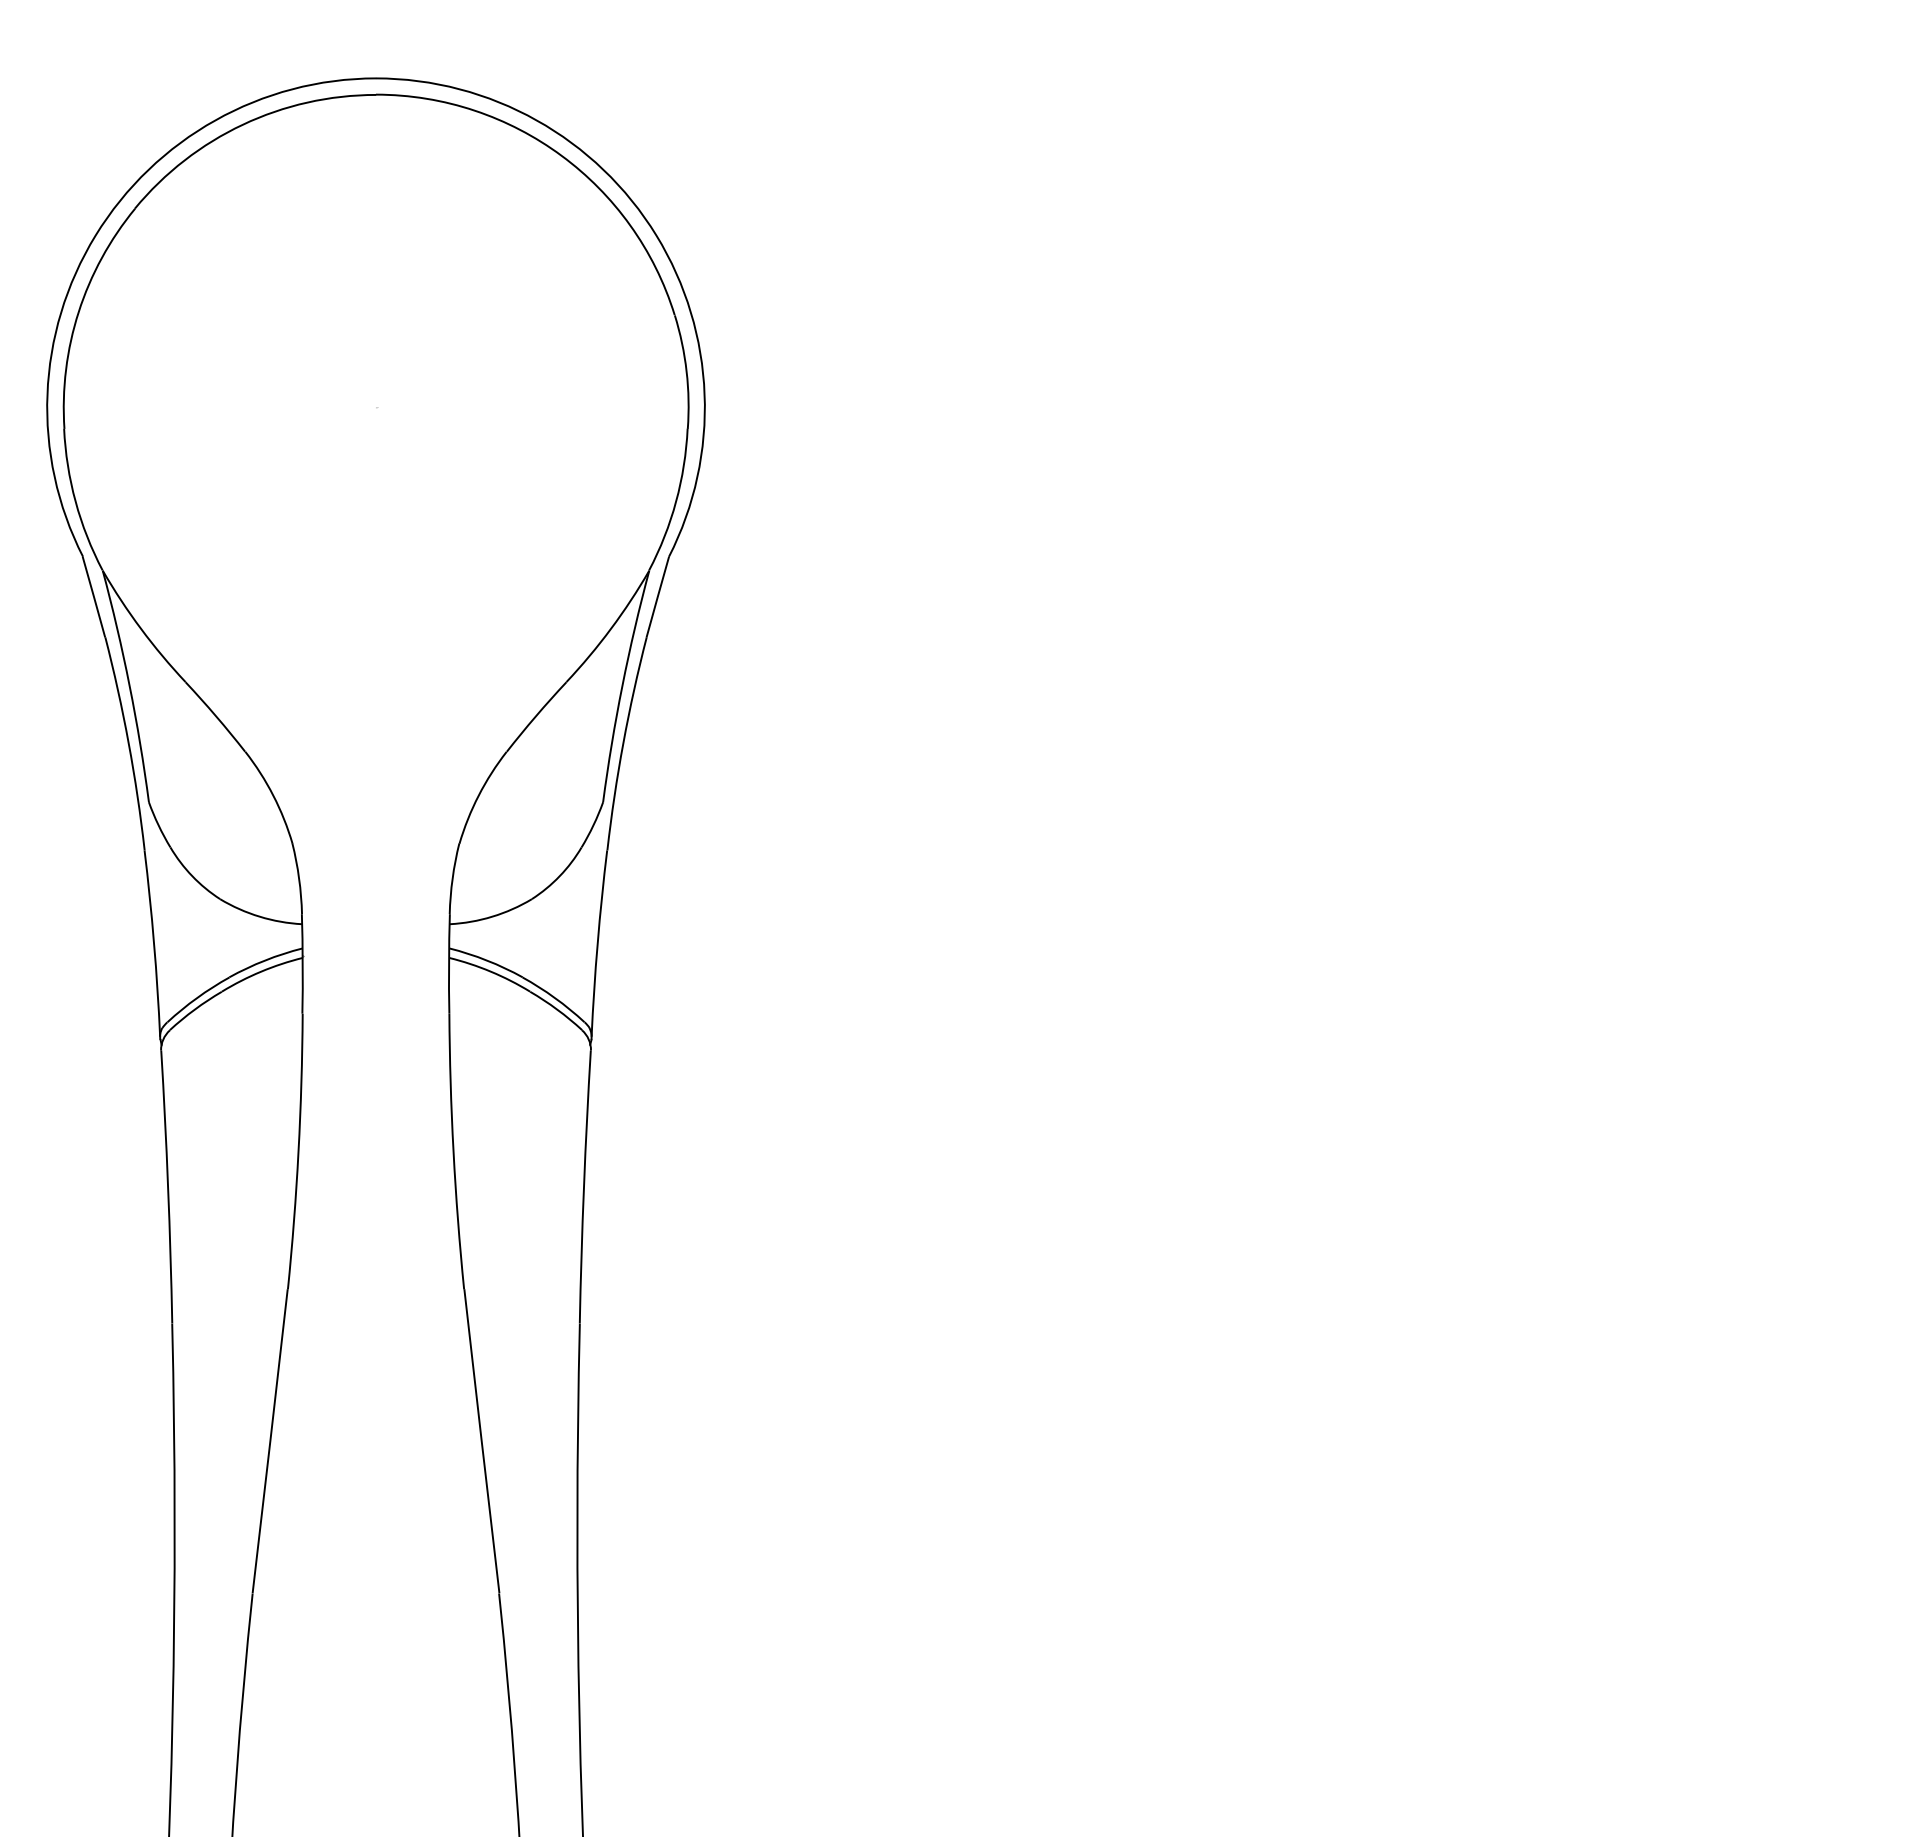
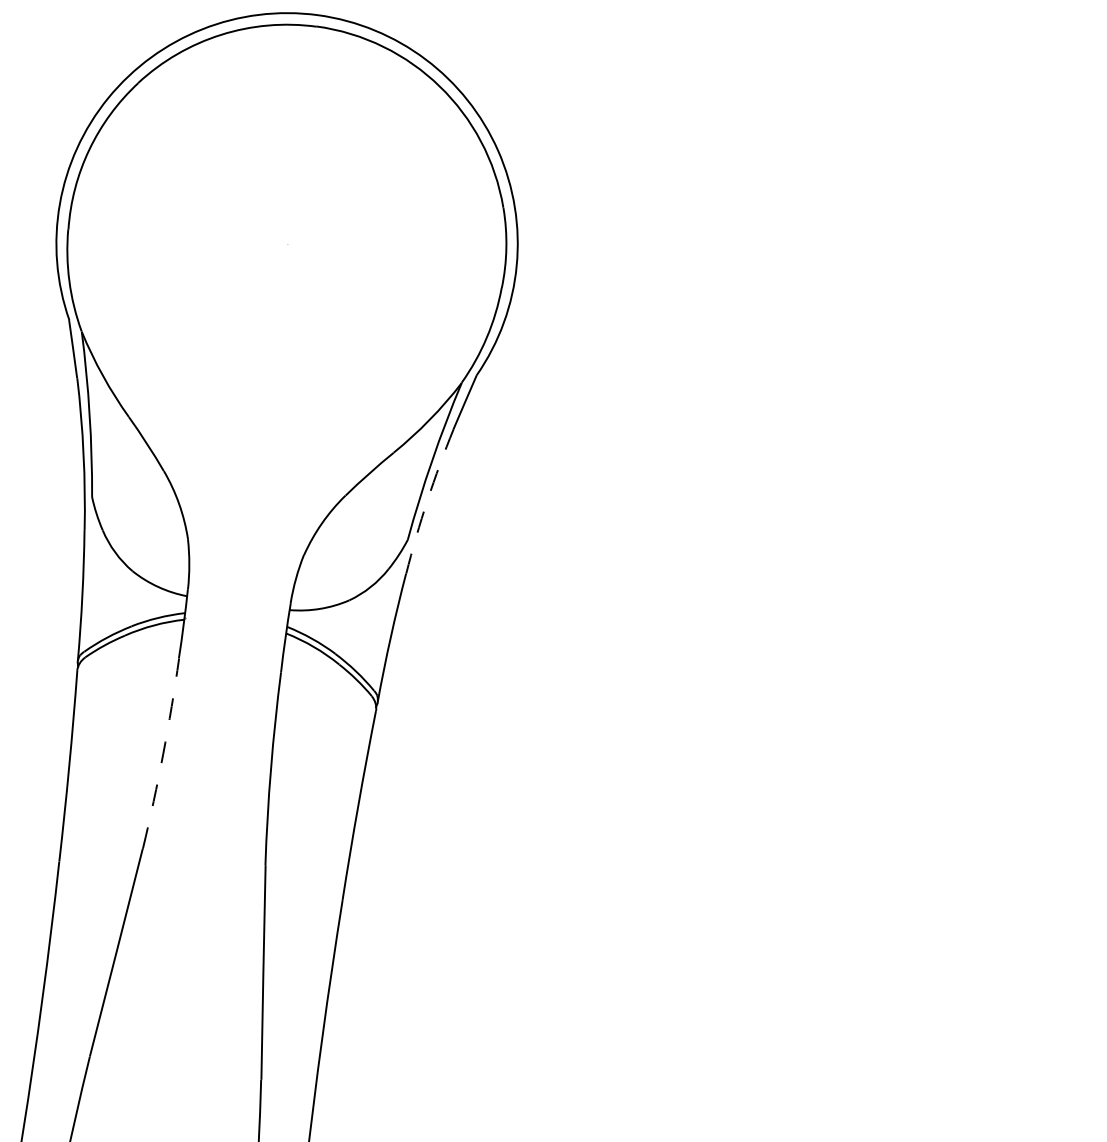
arc: (623, 743) -> (427, 500), solid -> dashed
arc: (298, 1151) -> (163, 753), solid -> dashed

